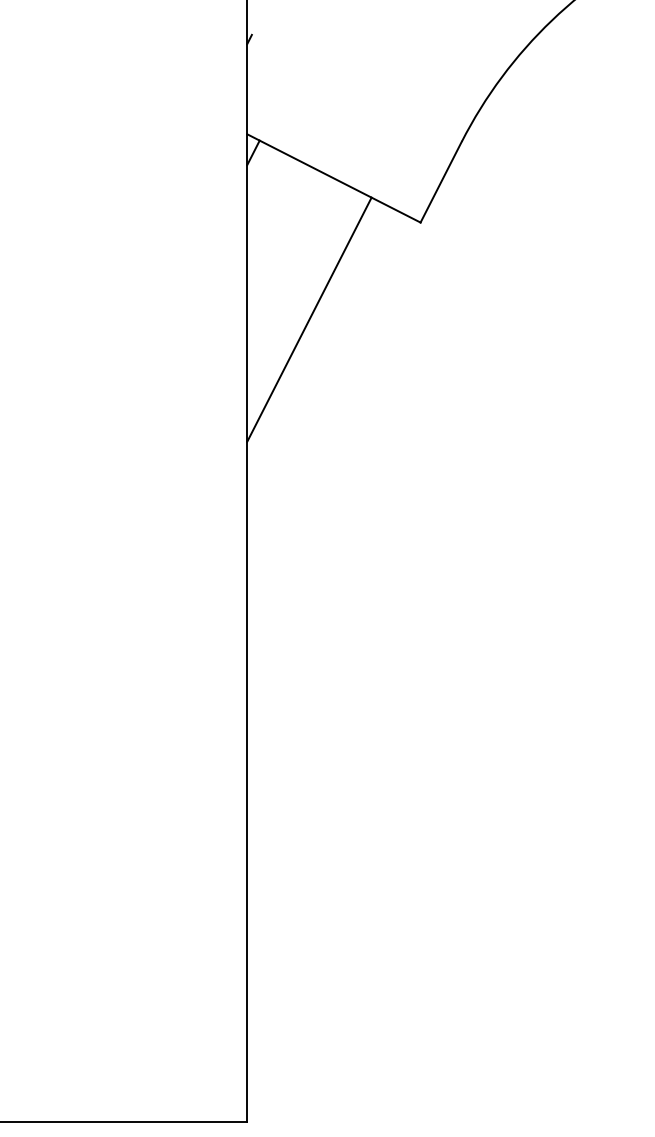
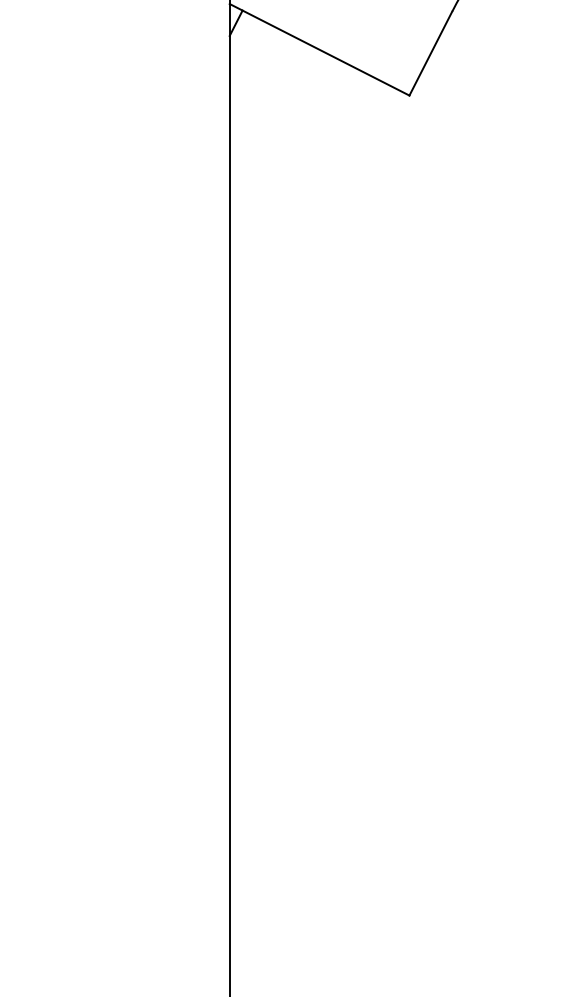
line: (309, 319) -> (294, 196), removed

